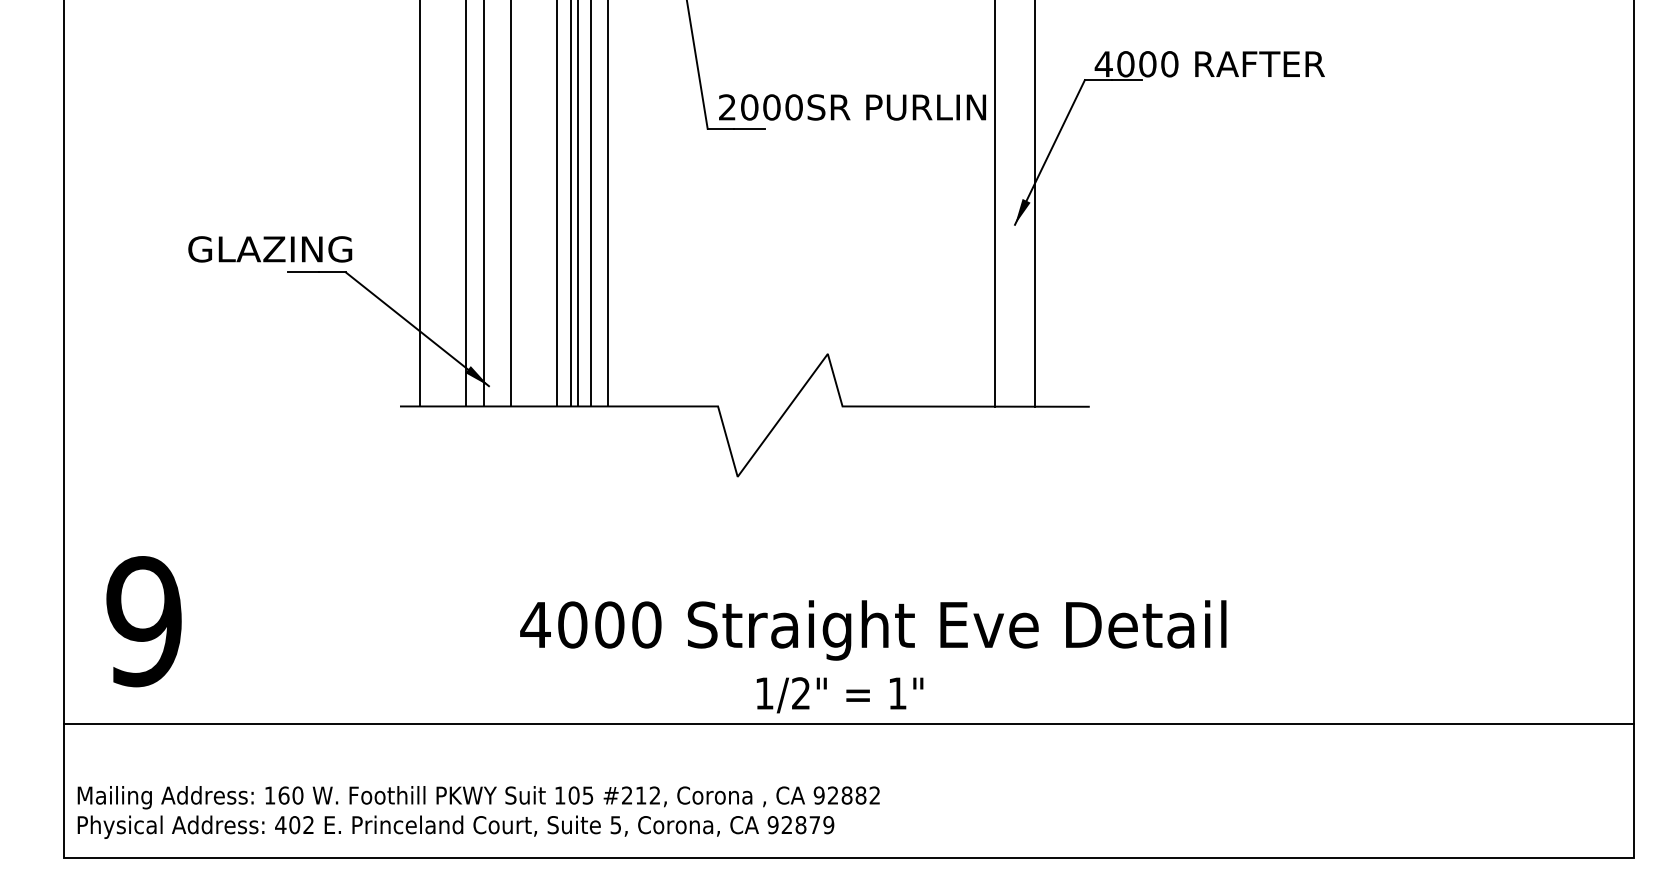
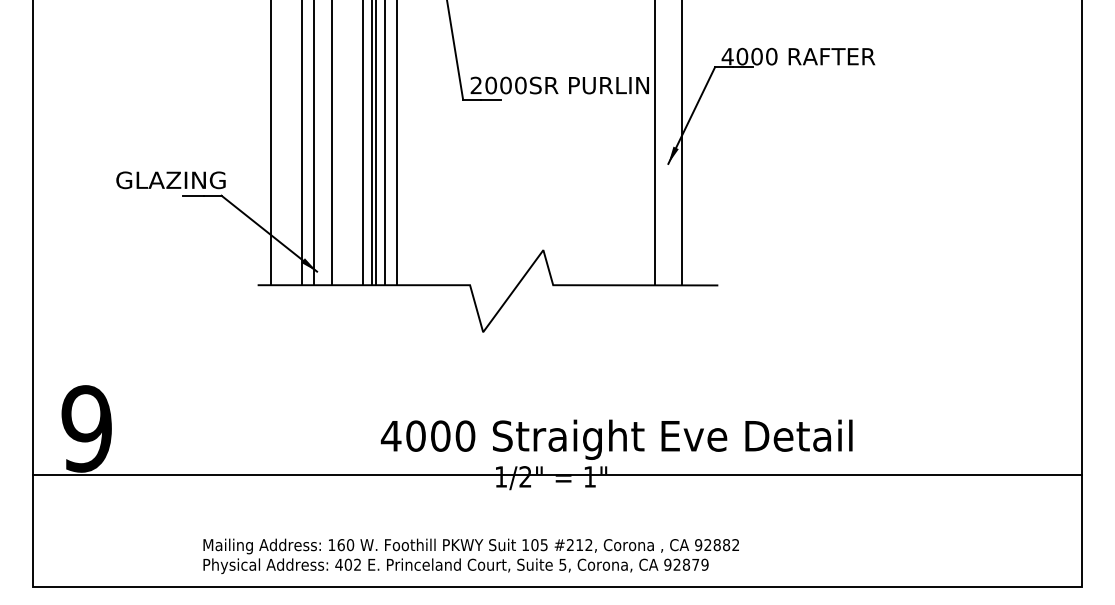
text: (872, 629) -> (616, 439), moved
line: (848, 724) -> (557, 475), moved
text: (477, 811) -> (470, 555), moved

